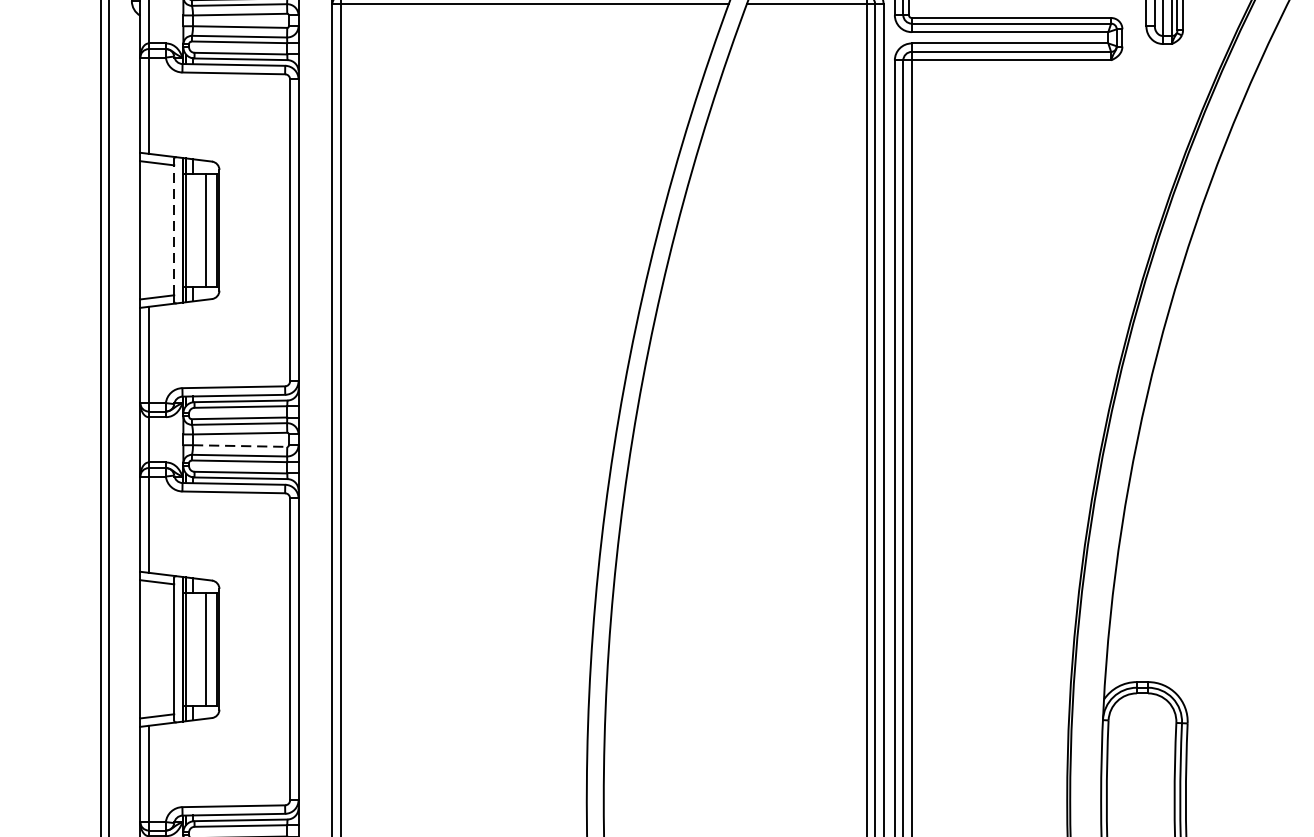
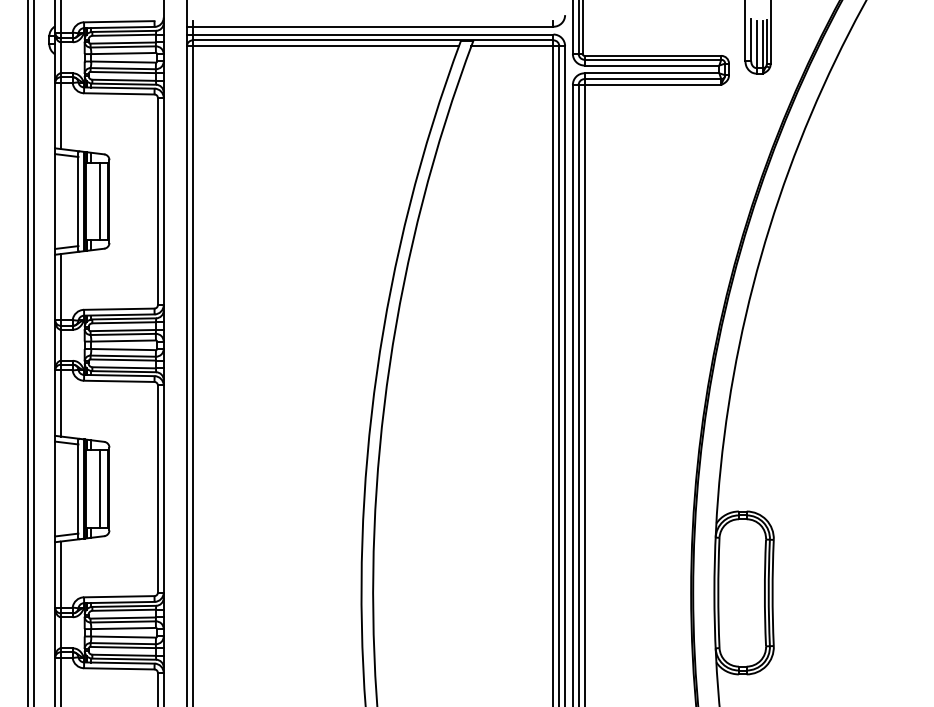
line: (174, 230) -> (78, 201), dashed -> solid
line: (241, 445) -> (124, 349), dashed -> solid

